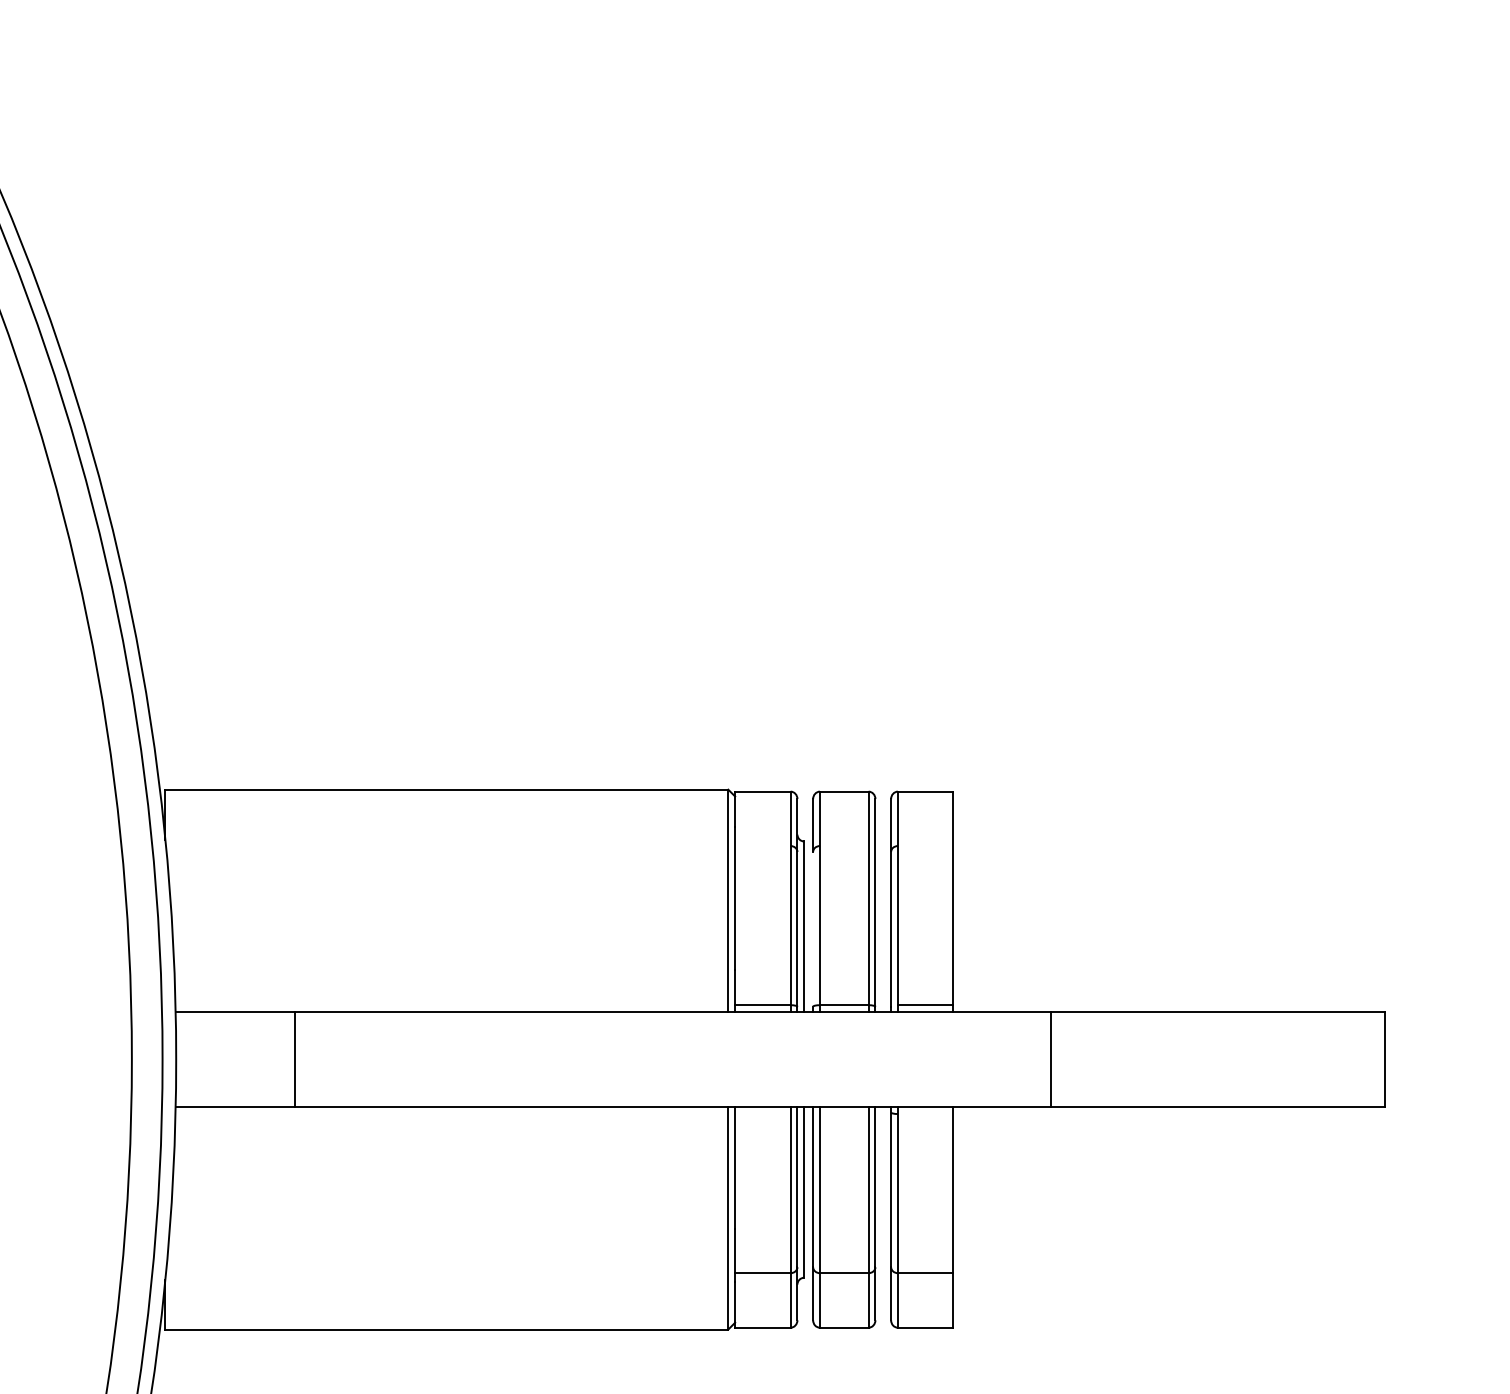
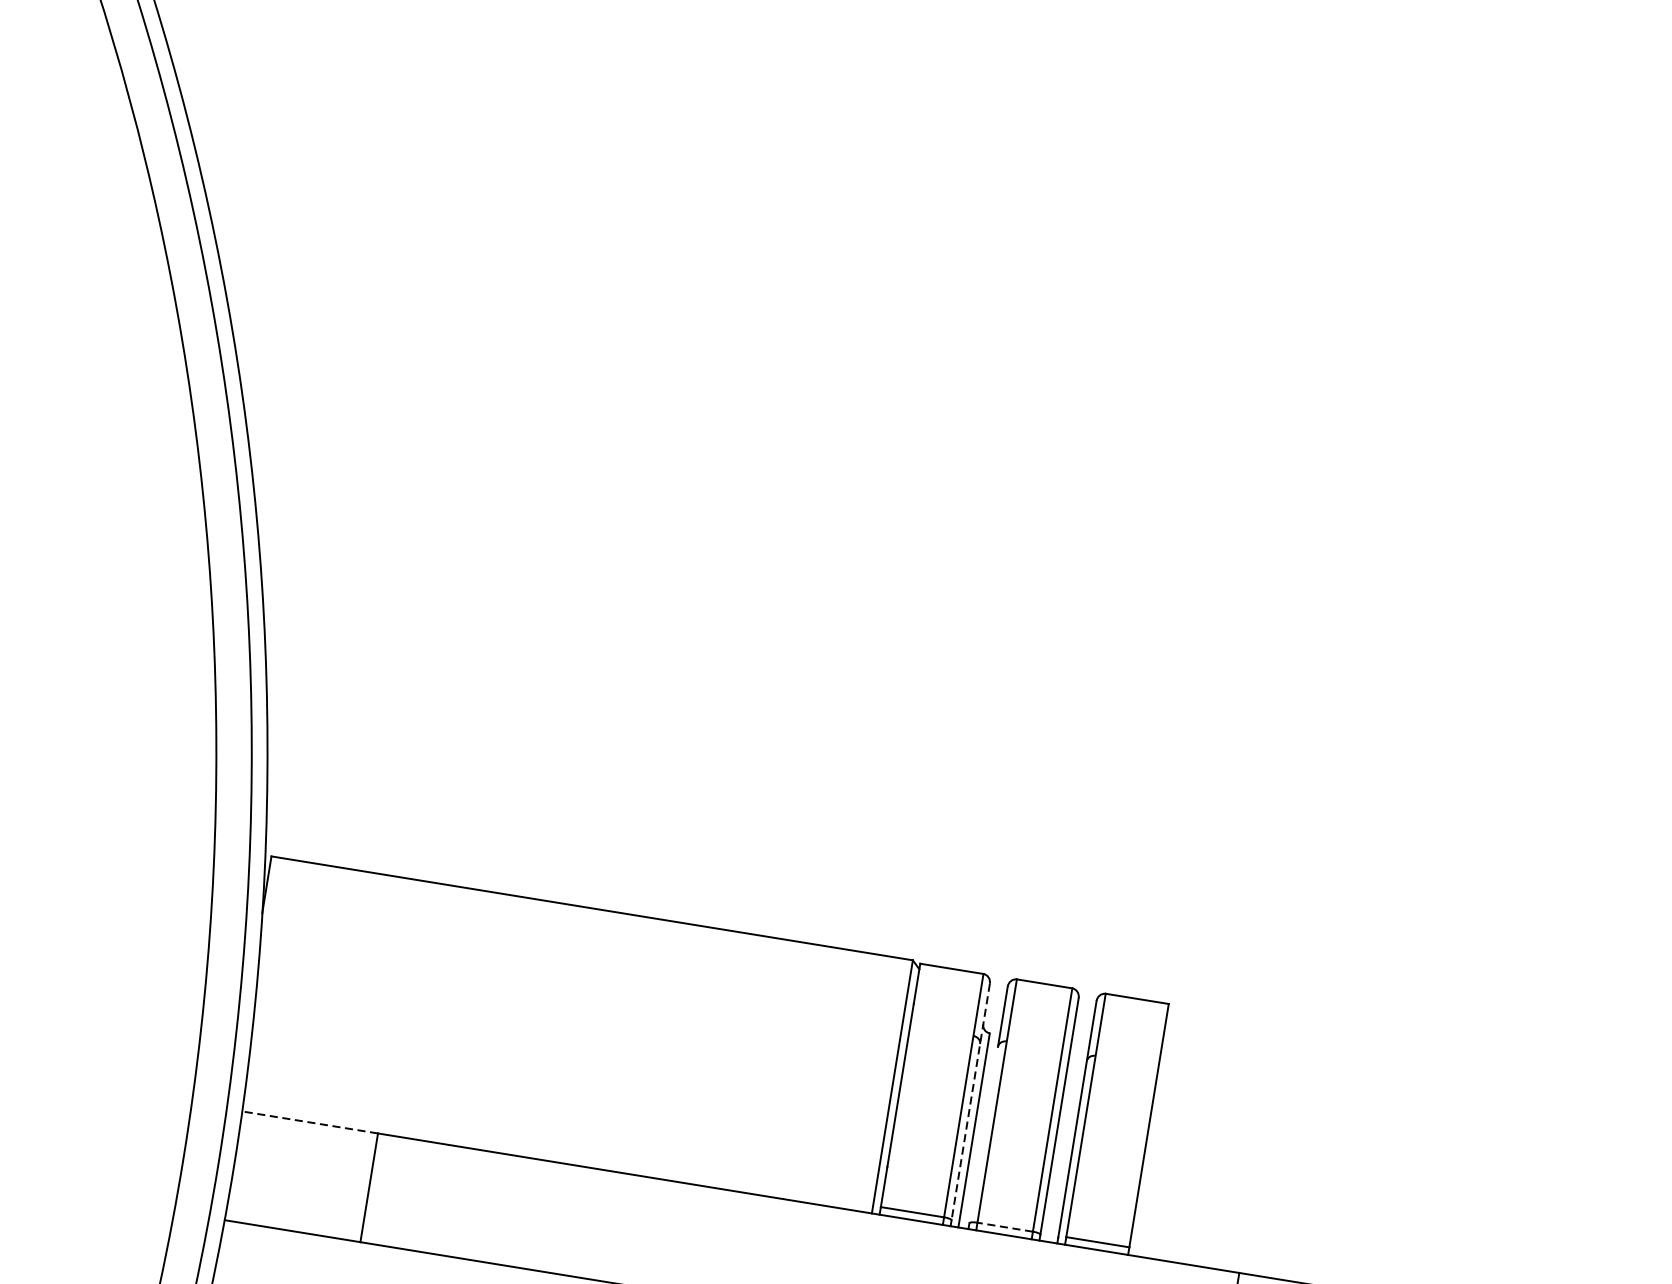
line: (797, 902) -> (970, 1101), solid -> dashed
line: (843, 1005) -> (1004, 1227), solid -> dashed
line: (235, 1011) -> (310, 1122), solid -> dashed

